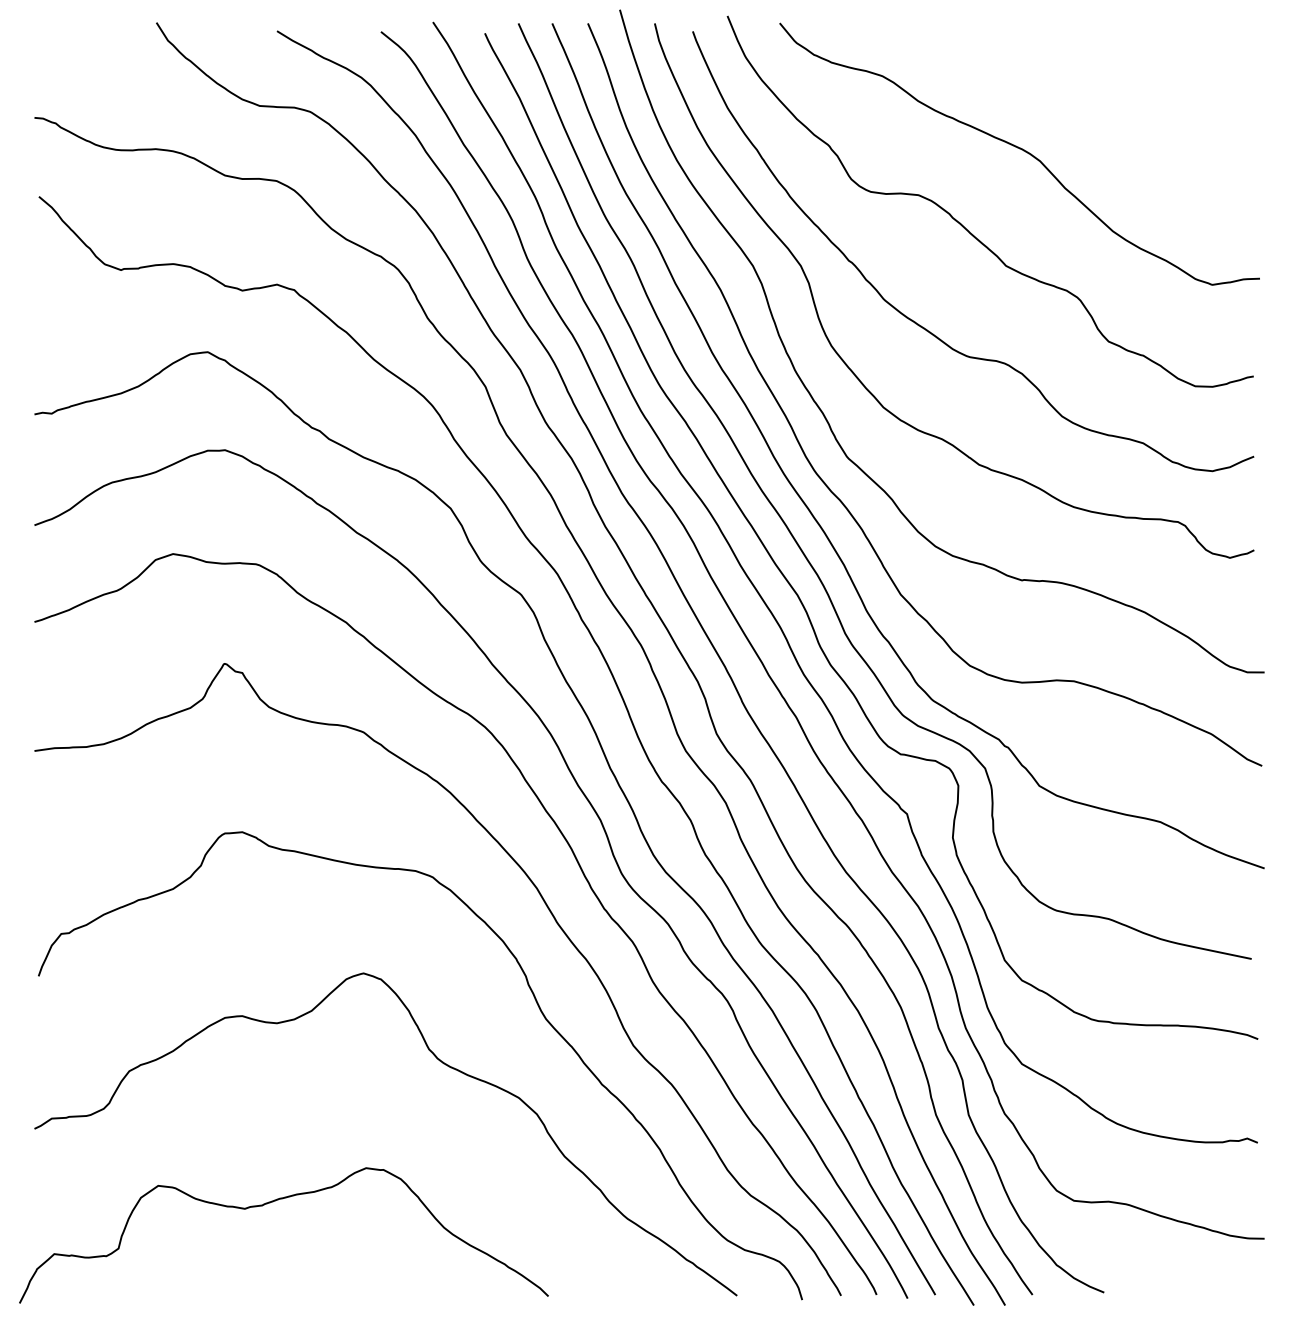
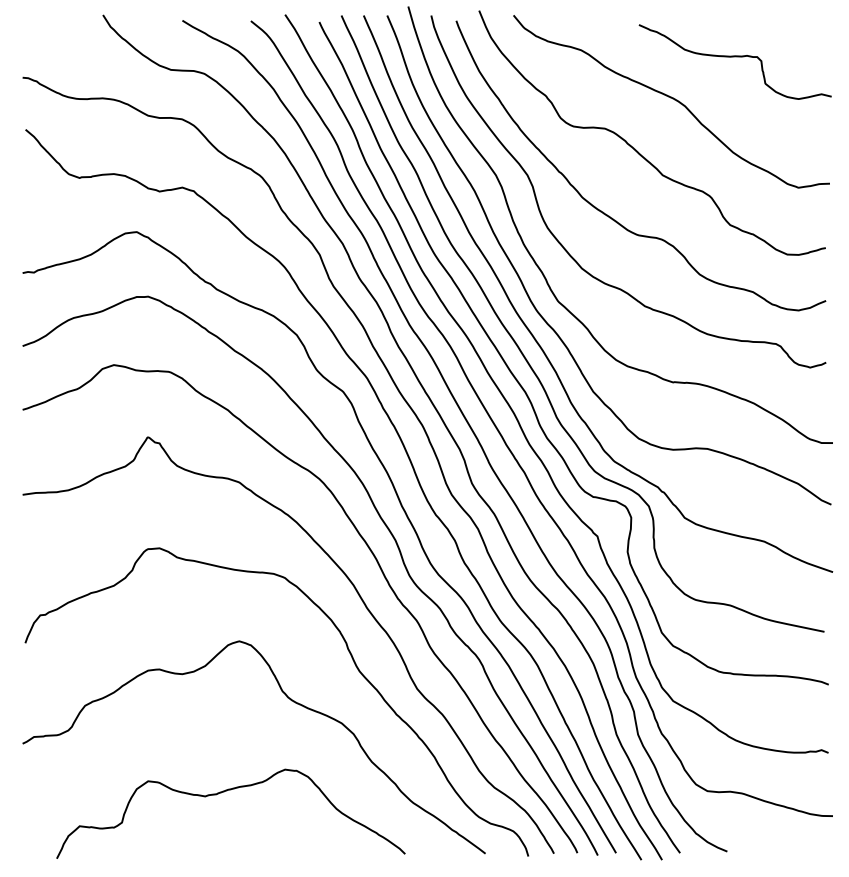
curve: (1115, 87) -> (734, 57), added
curve: (274, 1202) -> (224, 792), moved

